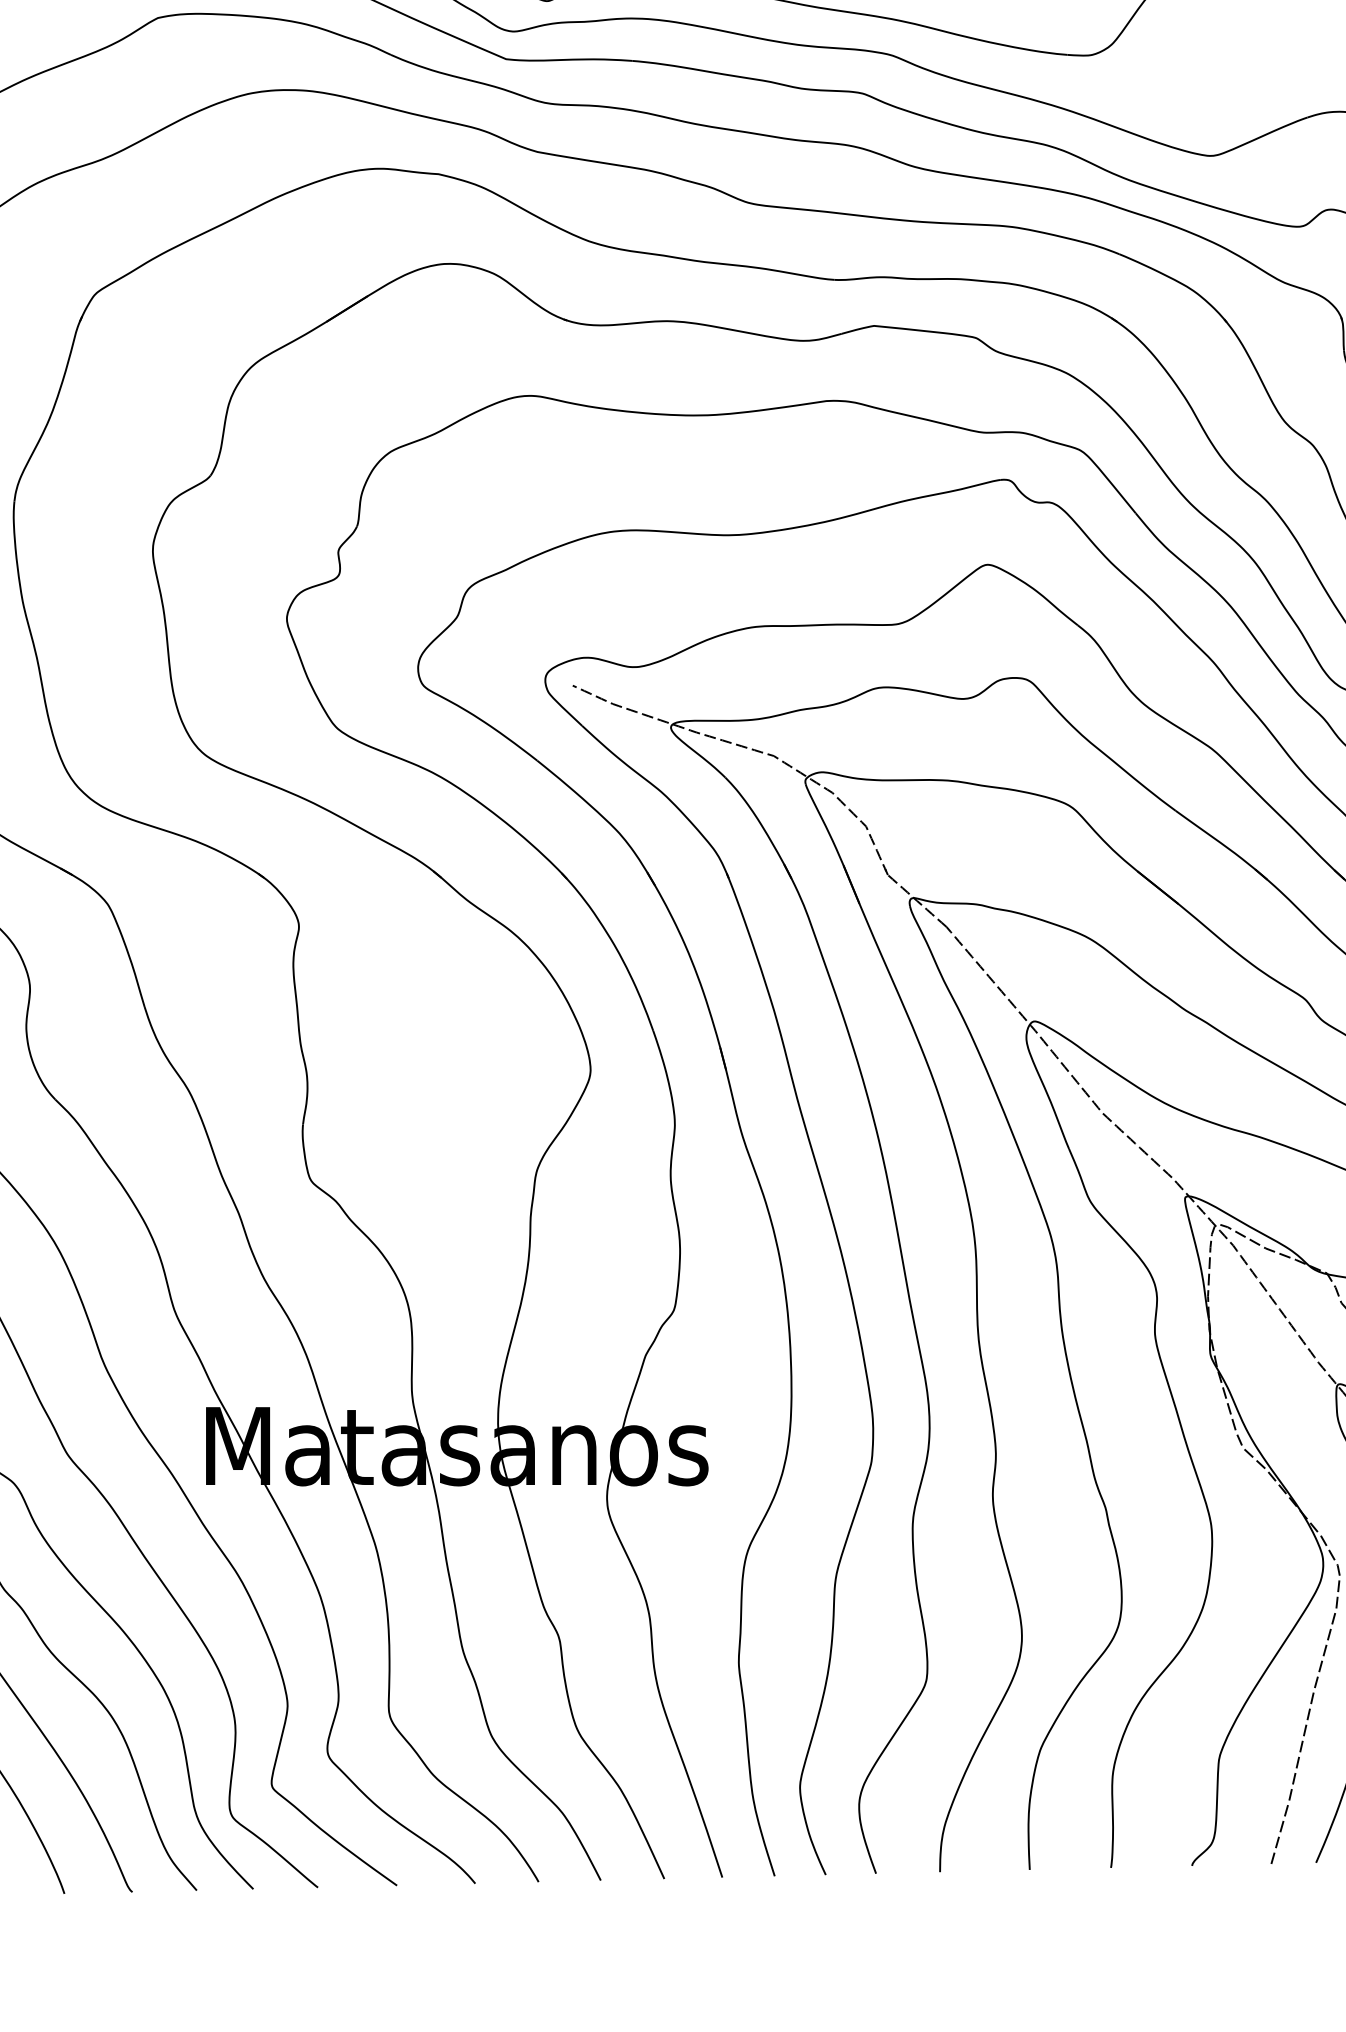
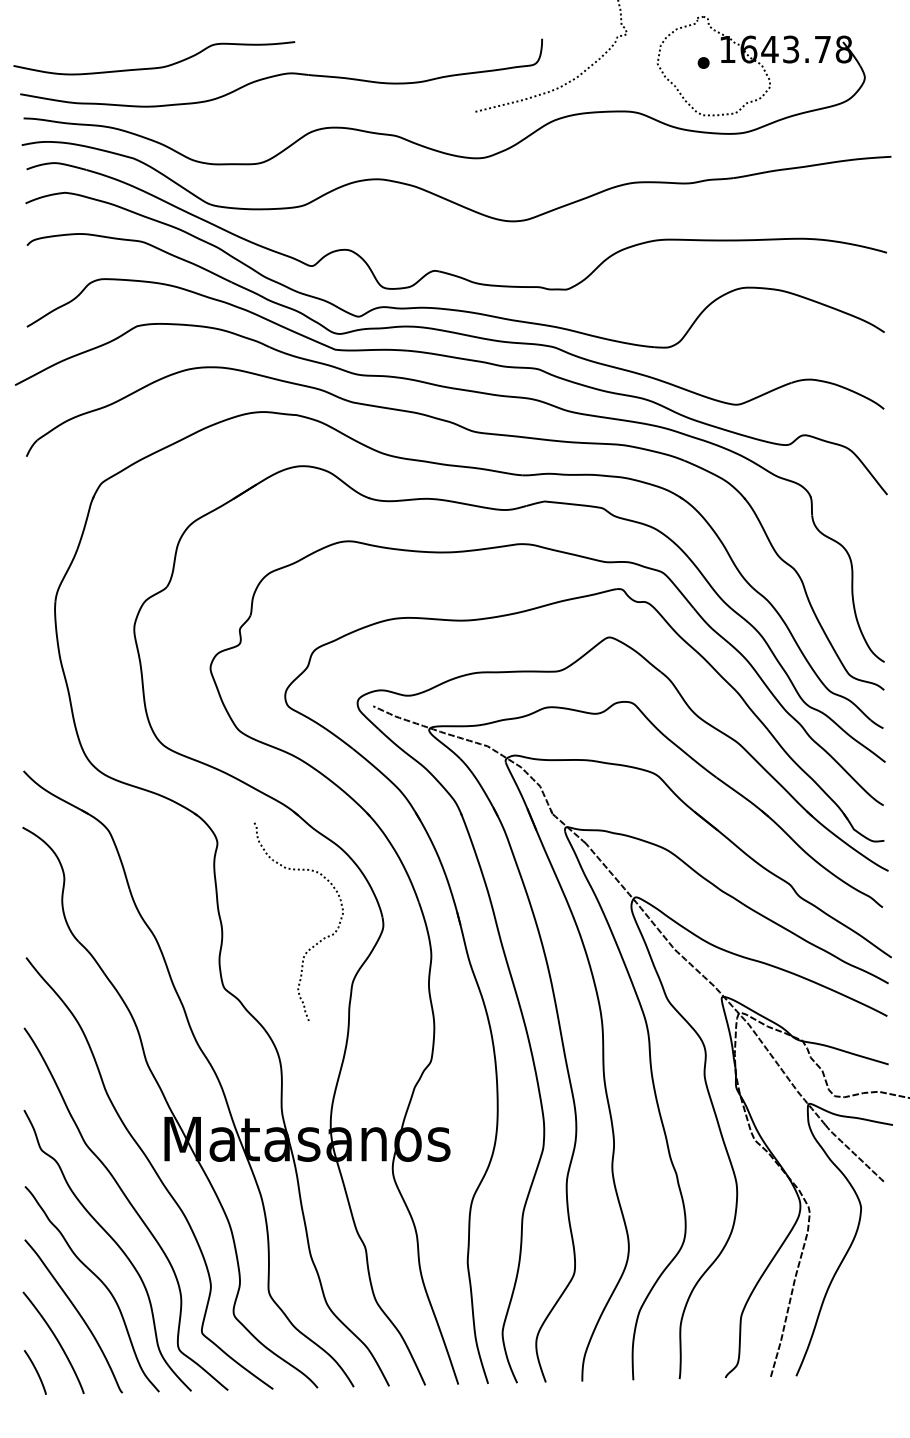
curve: (467, 1106) -> (313, 945), added

